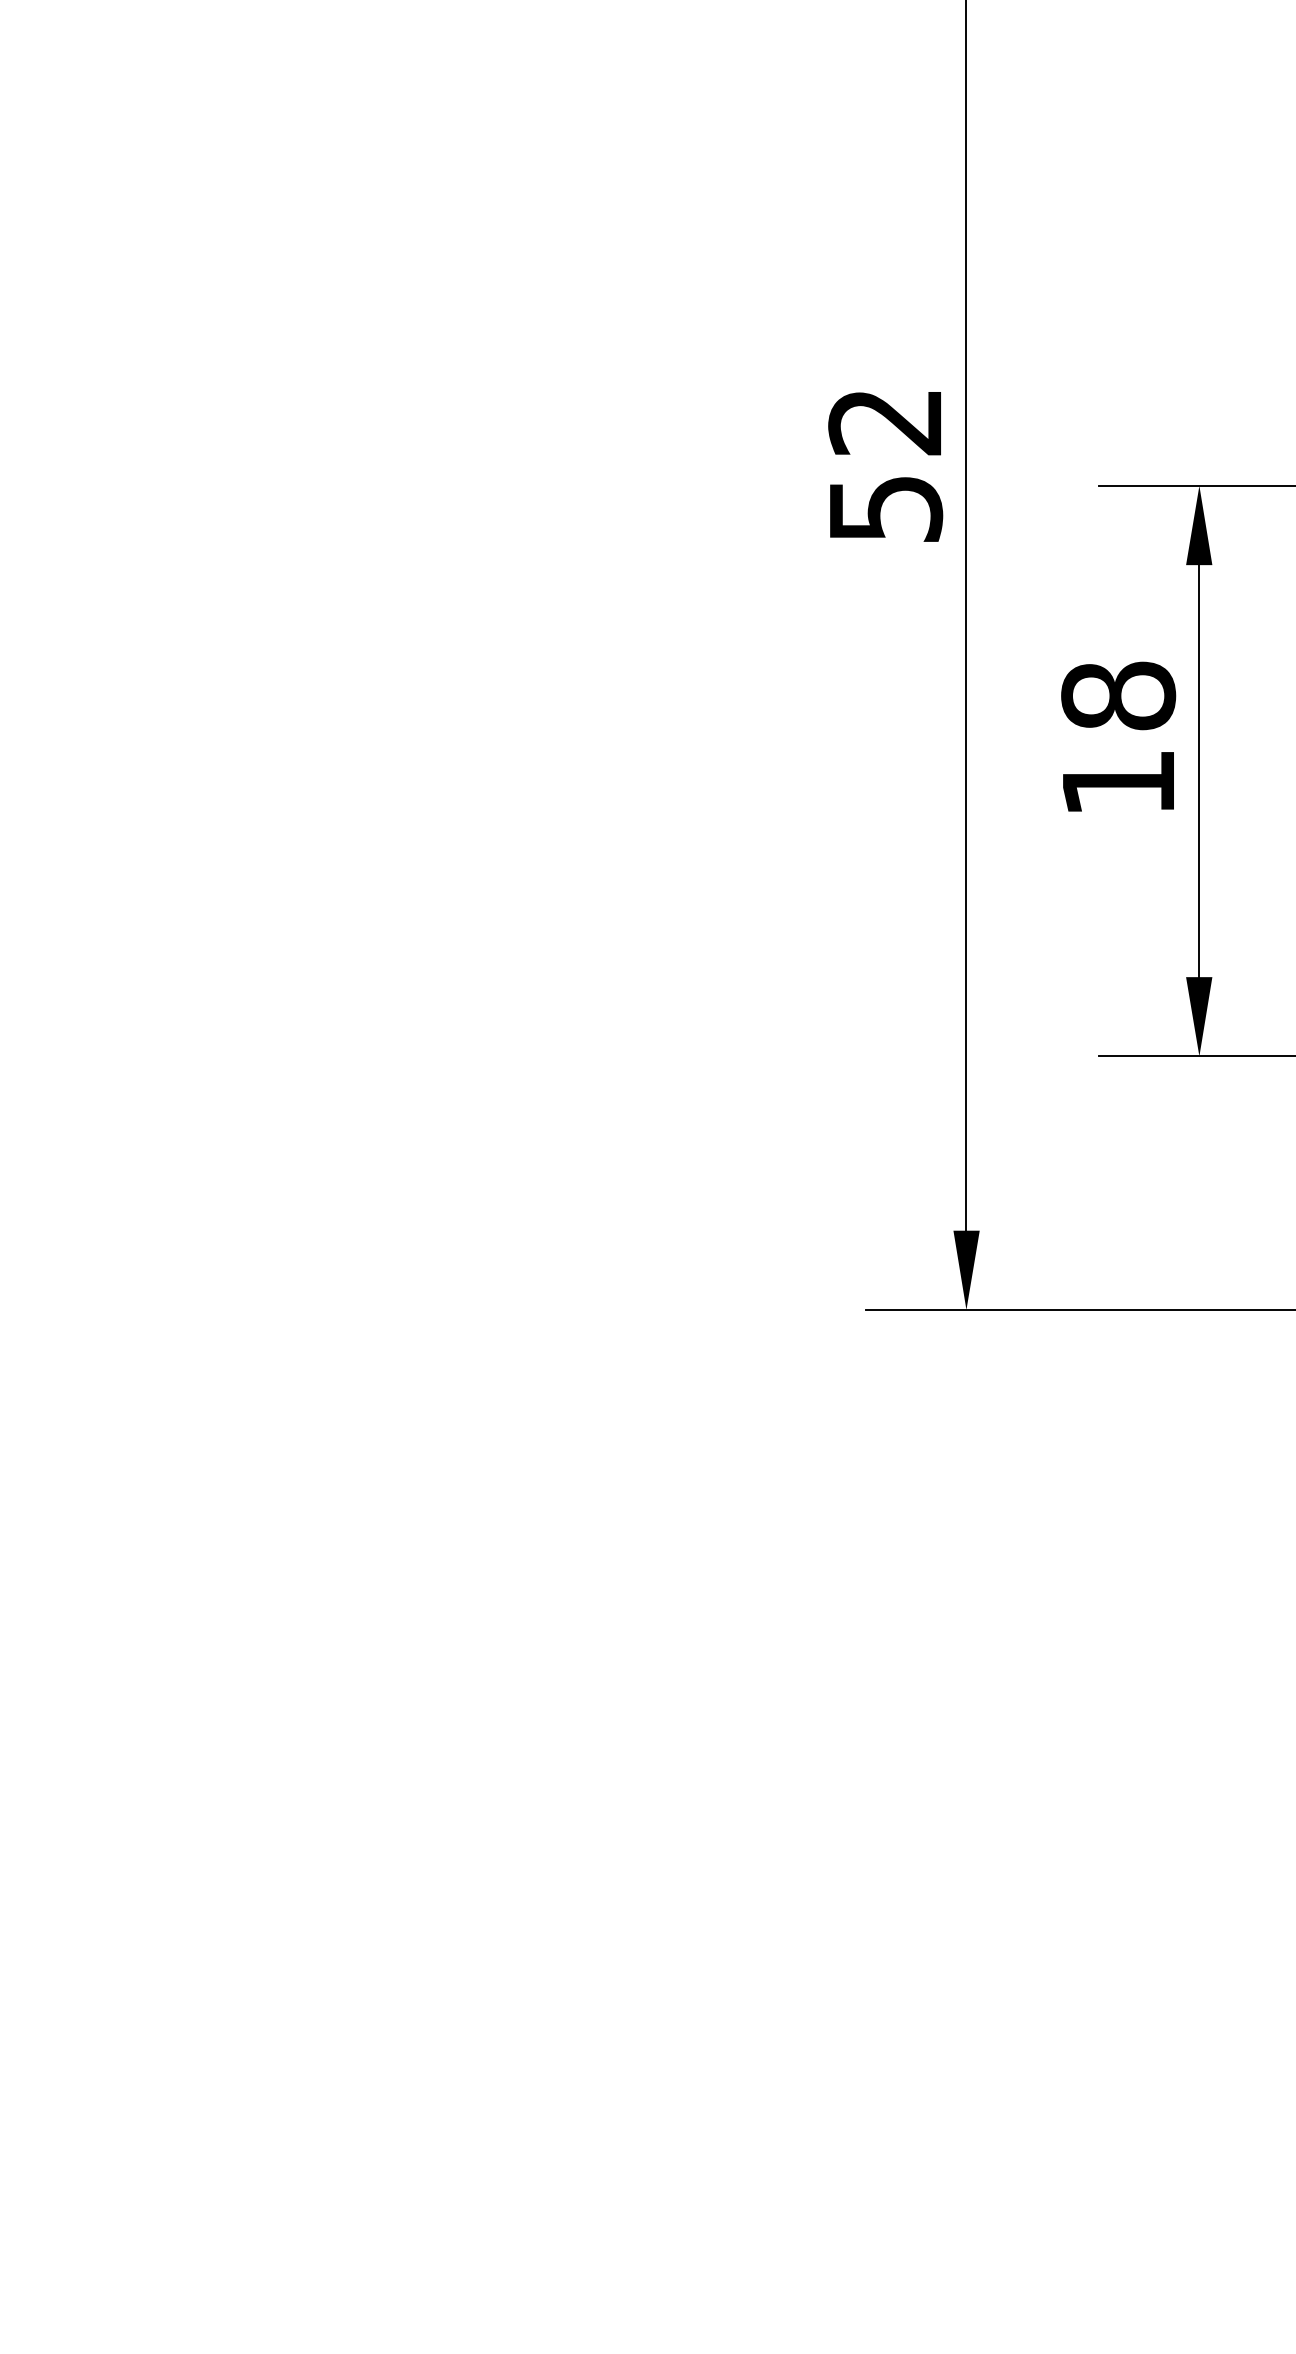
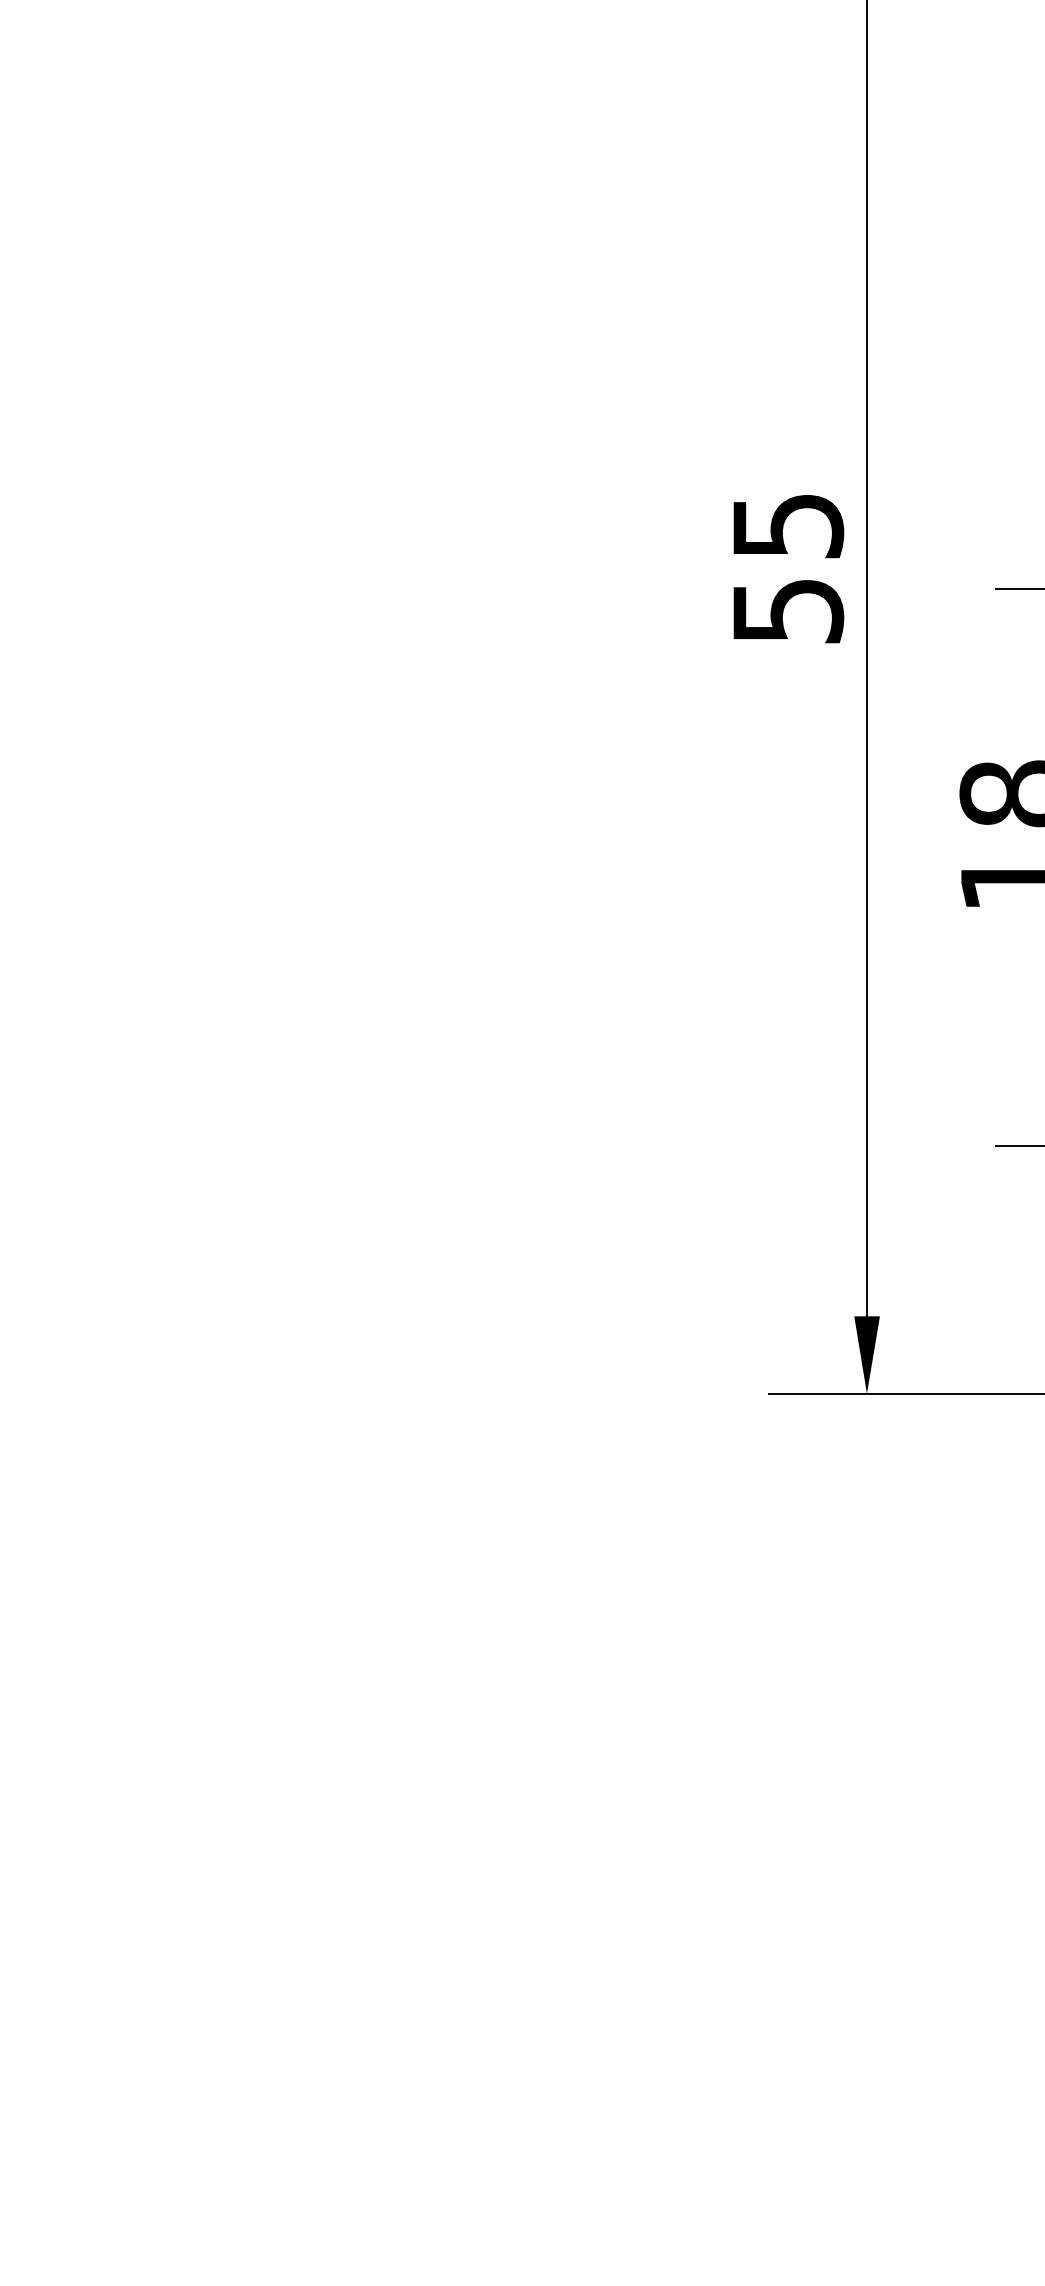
text: (885, 422) -> (787, 526), 52 -> 55

